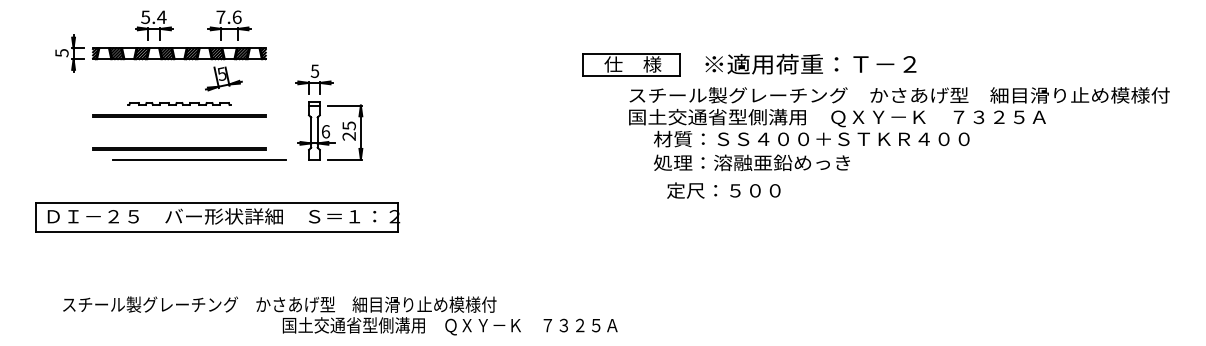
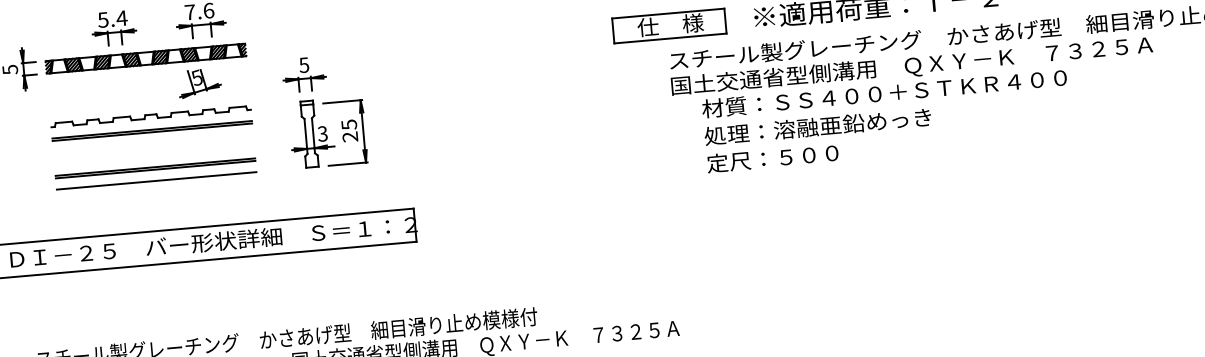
part: (179, 103) -> (151, 116), size x1.67
text: (325, 131) -> (322, 133), 6 -> 3
line: (199, 159) -> (156, 180), moved
text: (723, 190) -> (772, 158), moved

